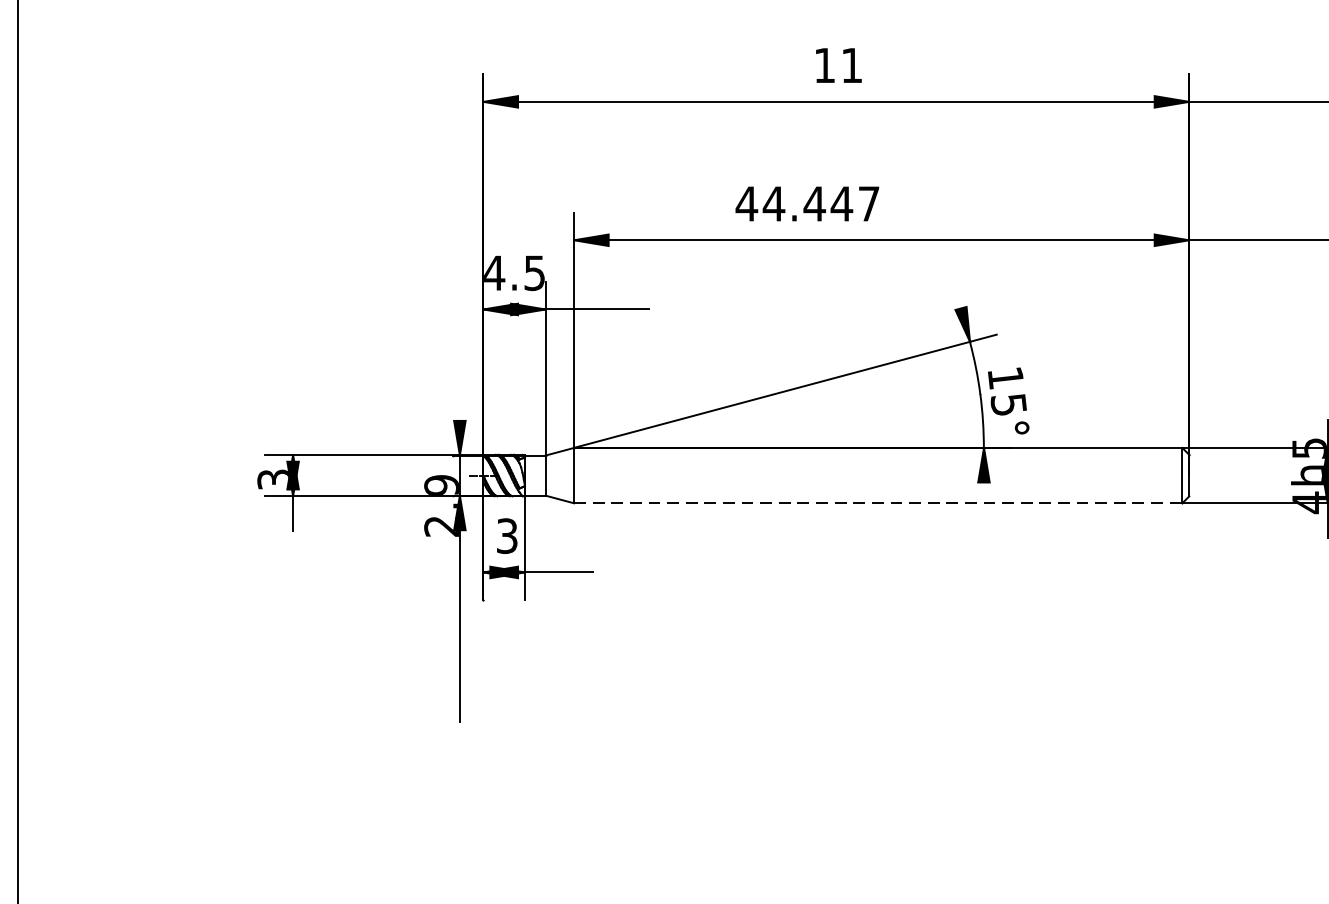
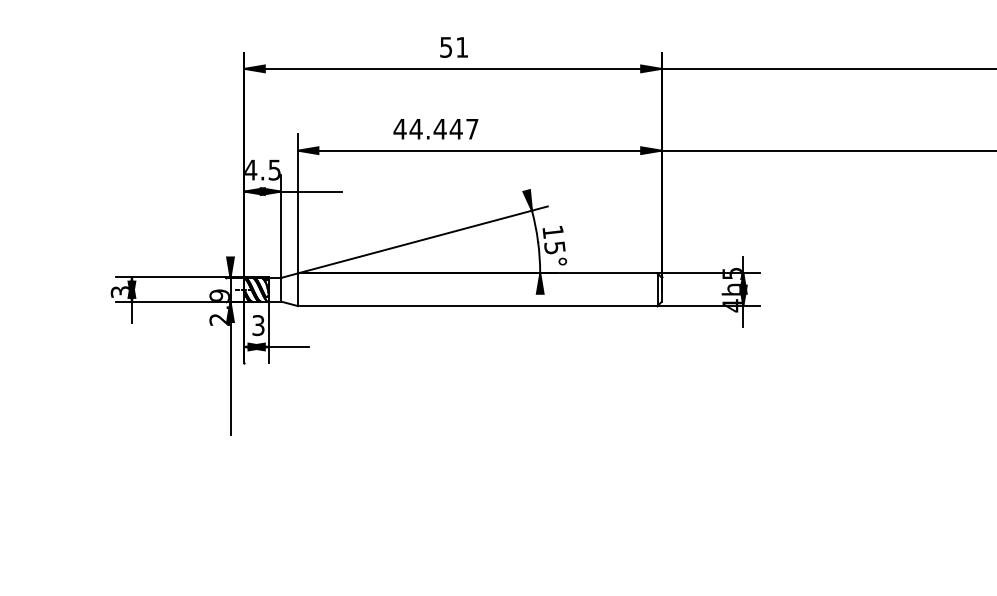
text: (823, 65) -> (445, 47), 11 -> 51
line: (877, 503) -> (477, 306), dashed -> solid

